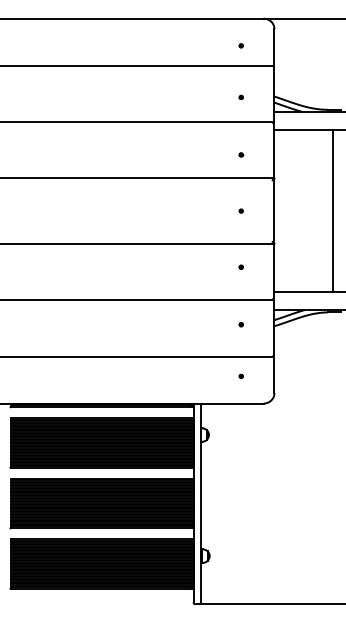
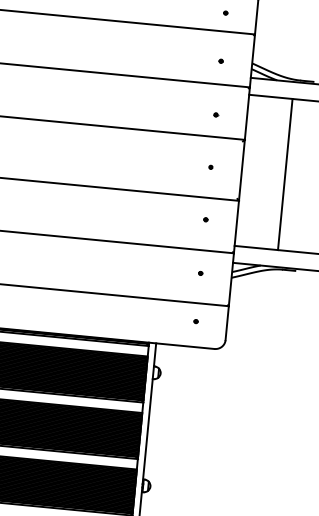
line: (332, 211) -> (284, 174), moved

